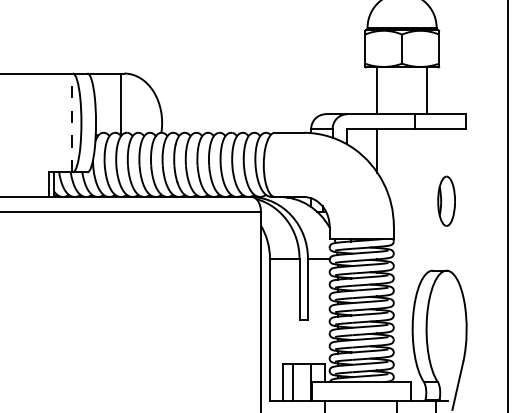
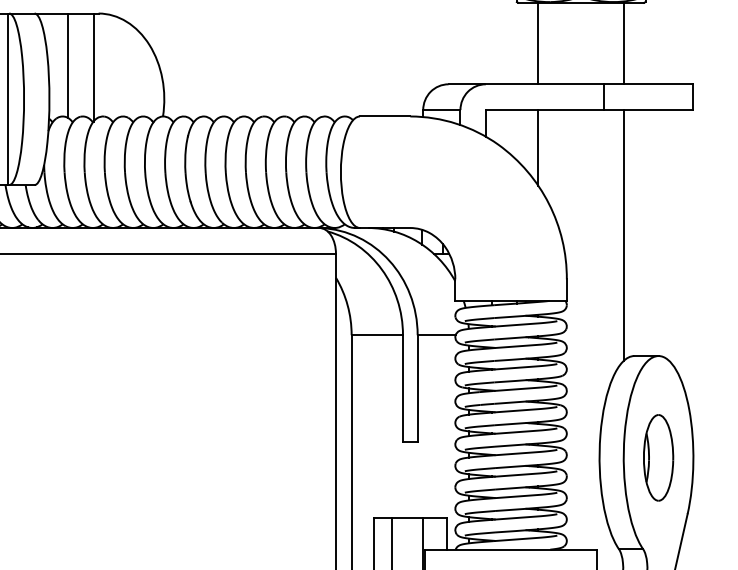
line: (106, 103) -> (67, 65), added
line: (72, 122) -> (8, 98), dashed -> solid
part: (446, 200) -> (658, 456), moved
line: (426, 201) -> (623, 235), added

